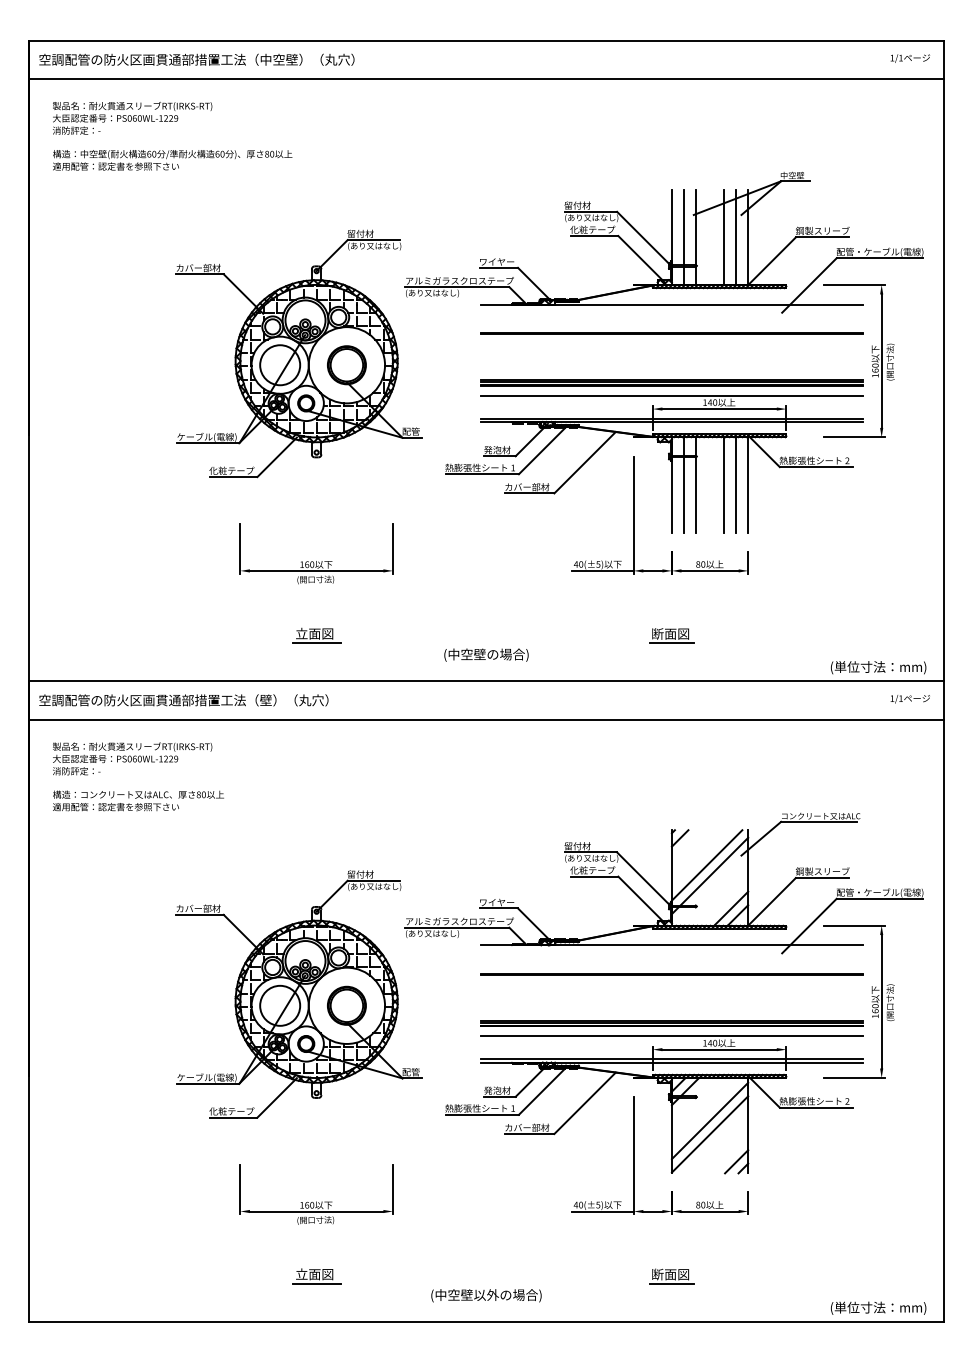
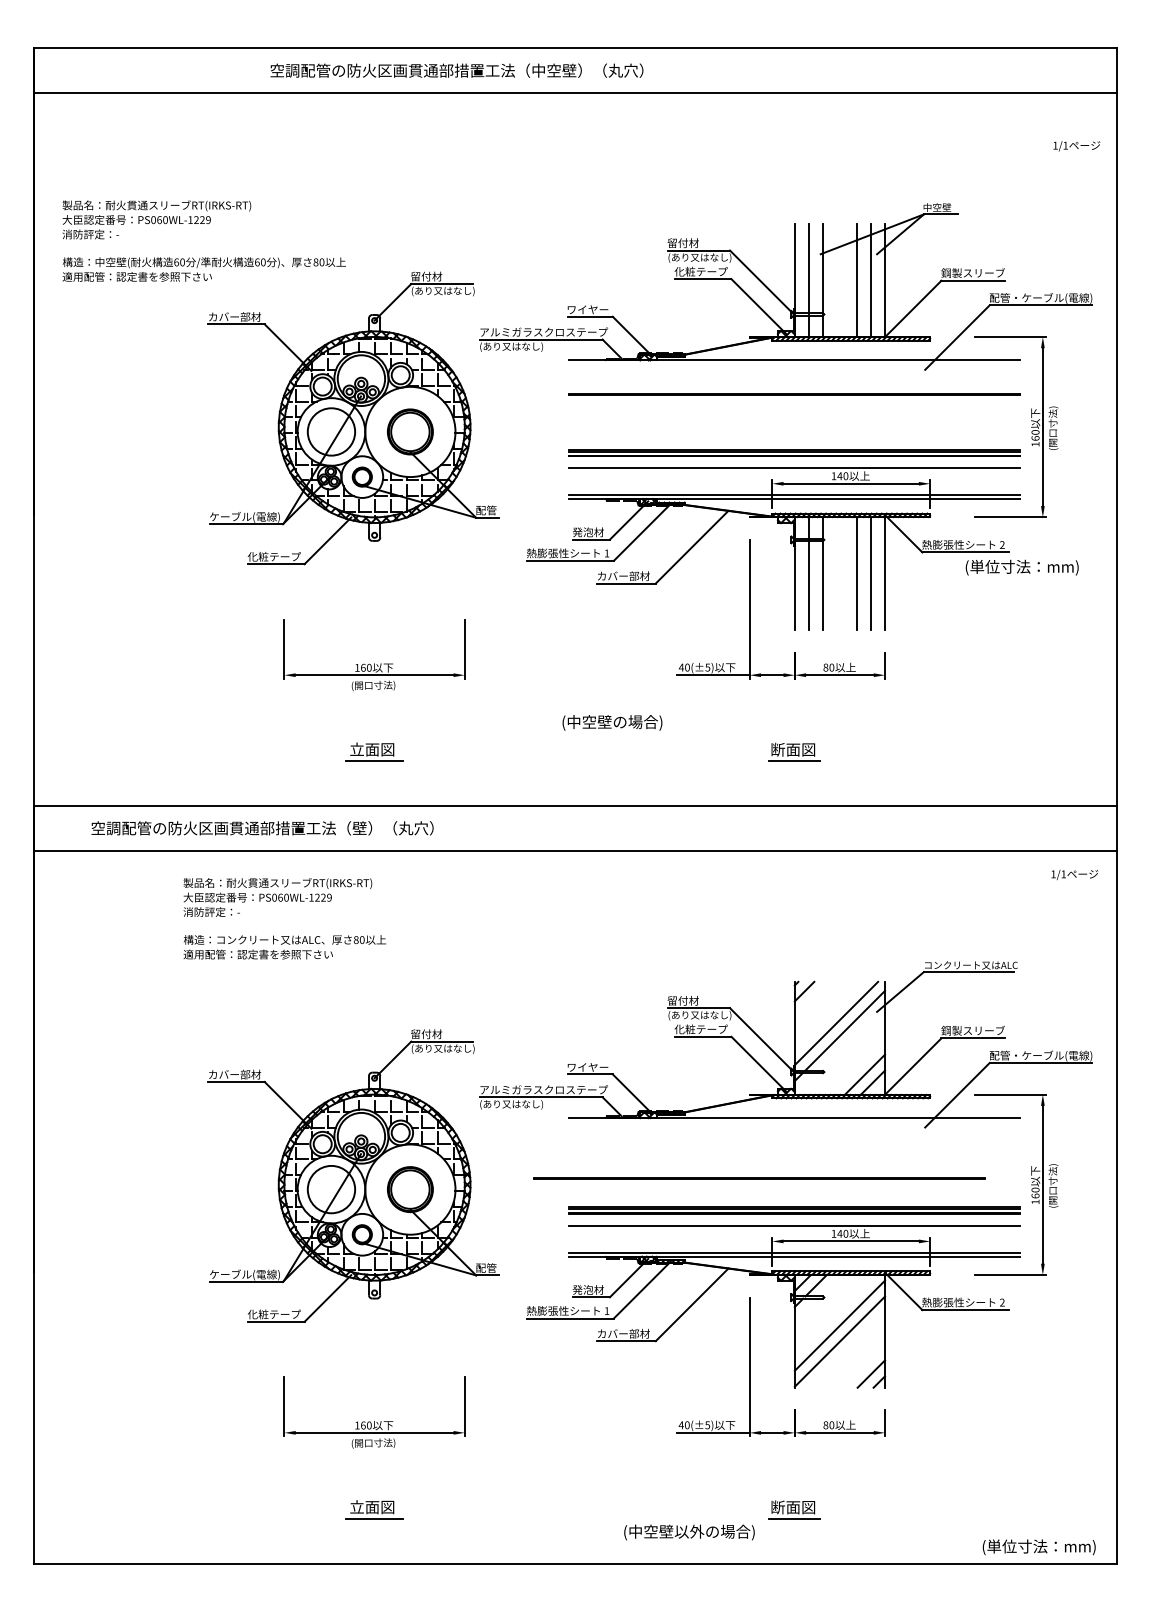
text: (910, 58) -> (1076, 146), moved
text: (196, 59) -> (456, 70), moved
text: (171, 135) -> (203, 240), moved
text: (486, 654) -> (612, 722), moved
text: (877, 667) -> (1021, 567), moved
text: (910, 698) -> (1074, 874), moved
text: (183, 700) -> (262, 828), moved
text: (138, 776) -> (284, 918), moved
line: (671, 974) -> (759, 1178), moved
text: (486, 1295) -> (689, 1532), moved

